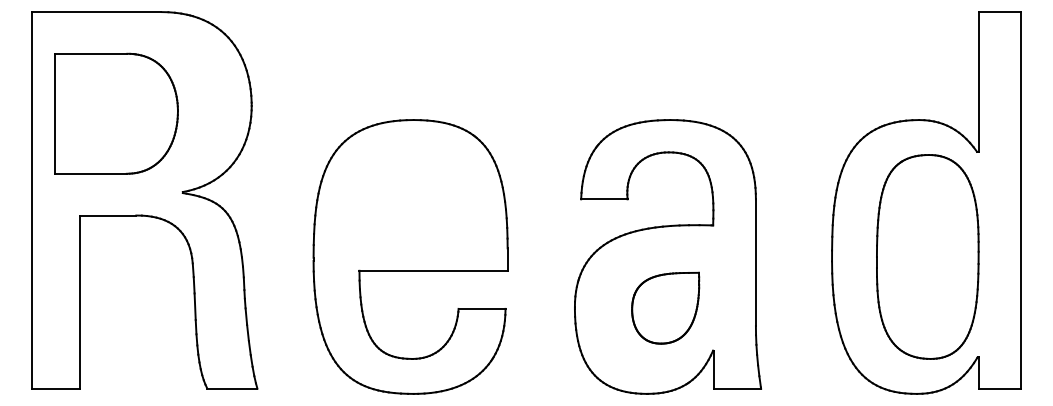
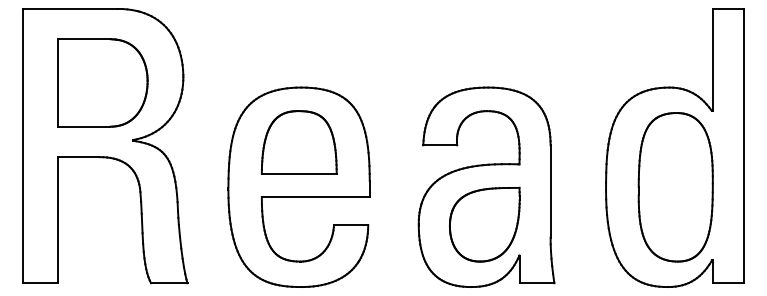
part: (116, 113) -> (102, 82), moved
part: (411, 195) -> (299, 142), added
part: (665, 308) -> (484, 224), size x1.43

